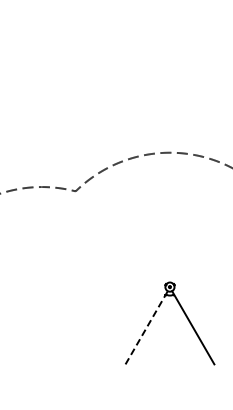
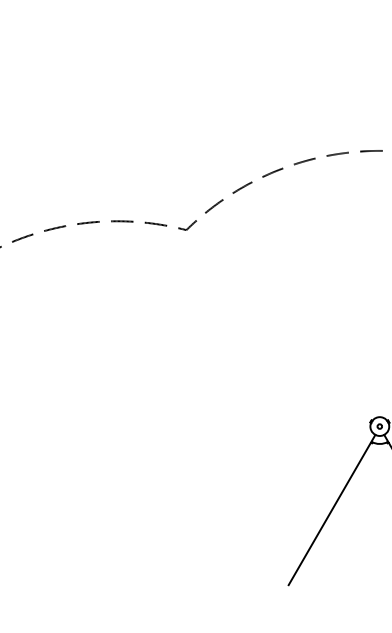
line: (146, 327) -> (331, 509), dashed -> solid

